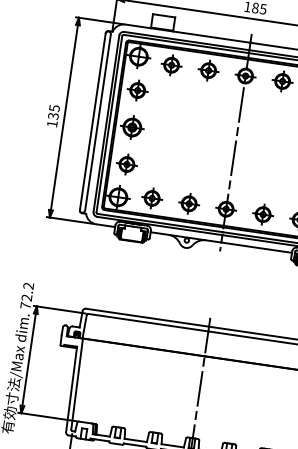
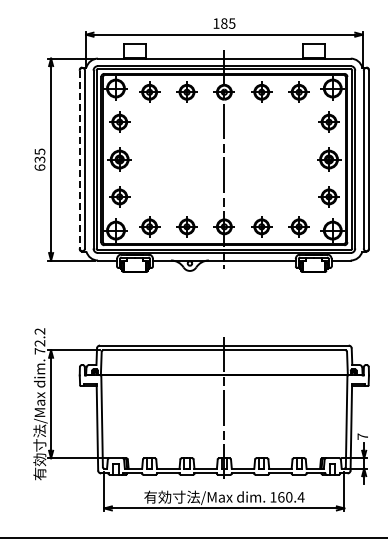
line: (92, 121) -> (79, 159), solid -> dashed
text: (51, 123) -> (39, 167), 135 -> 635

